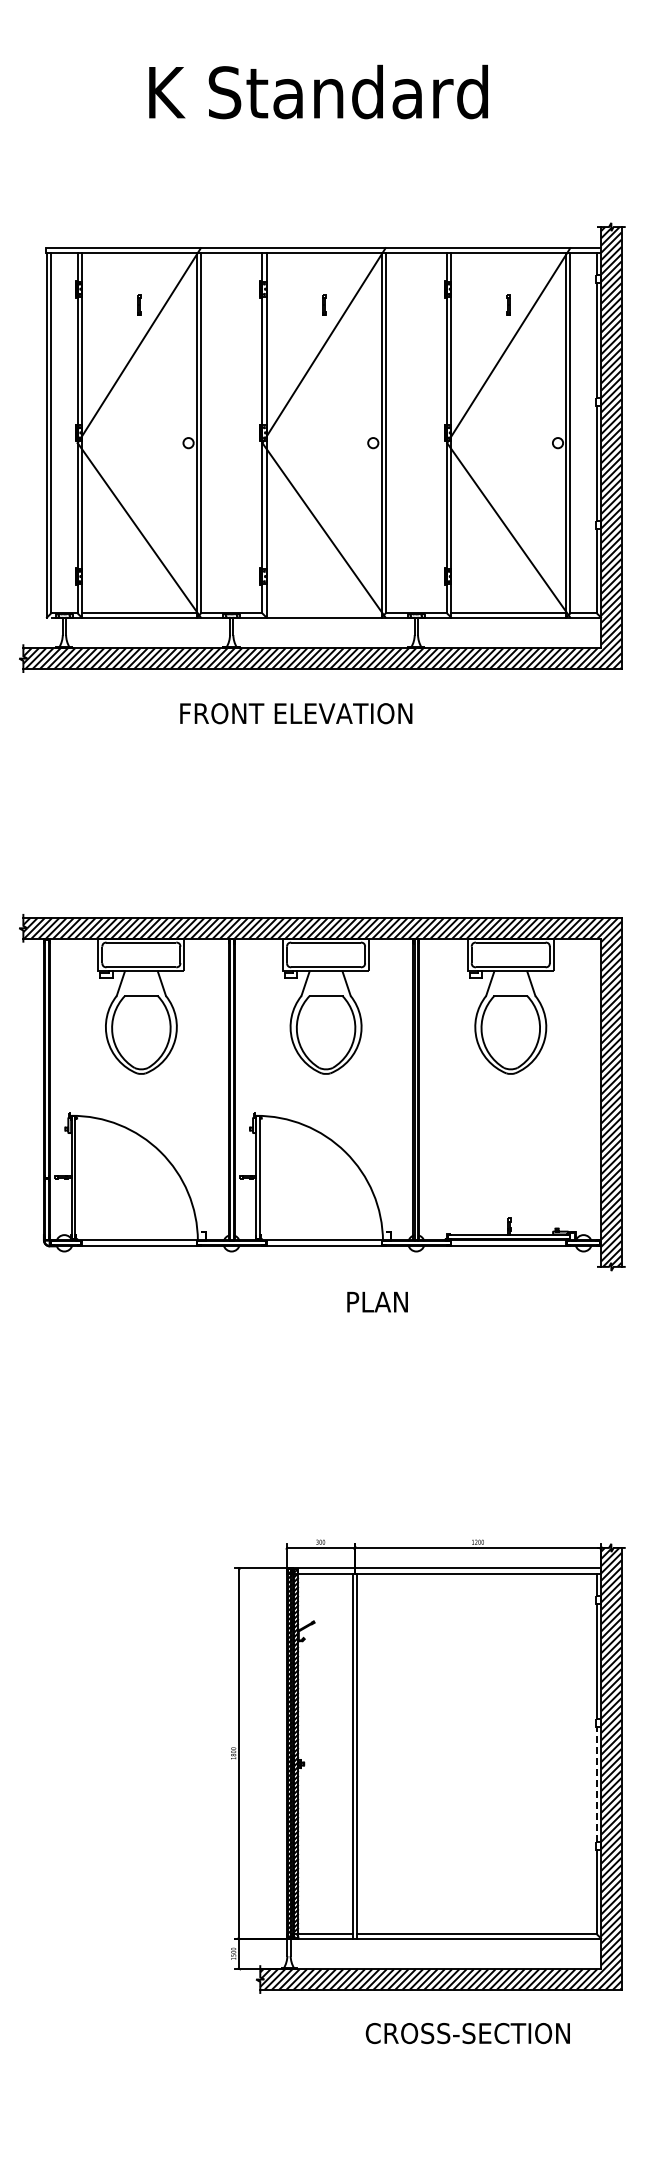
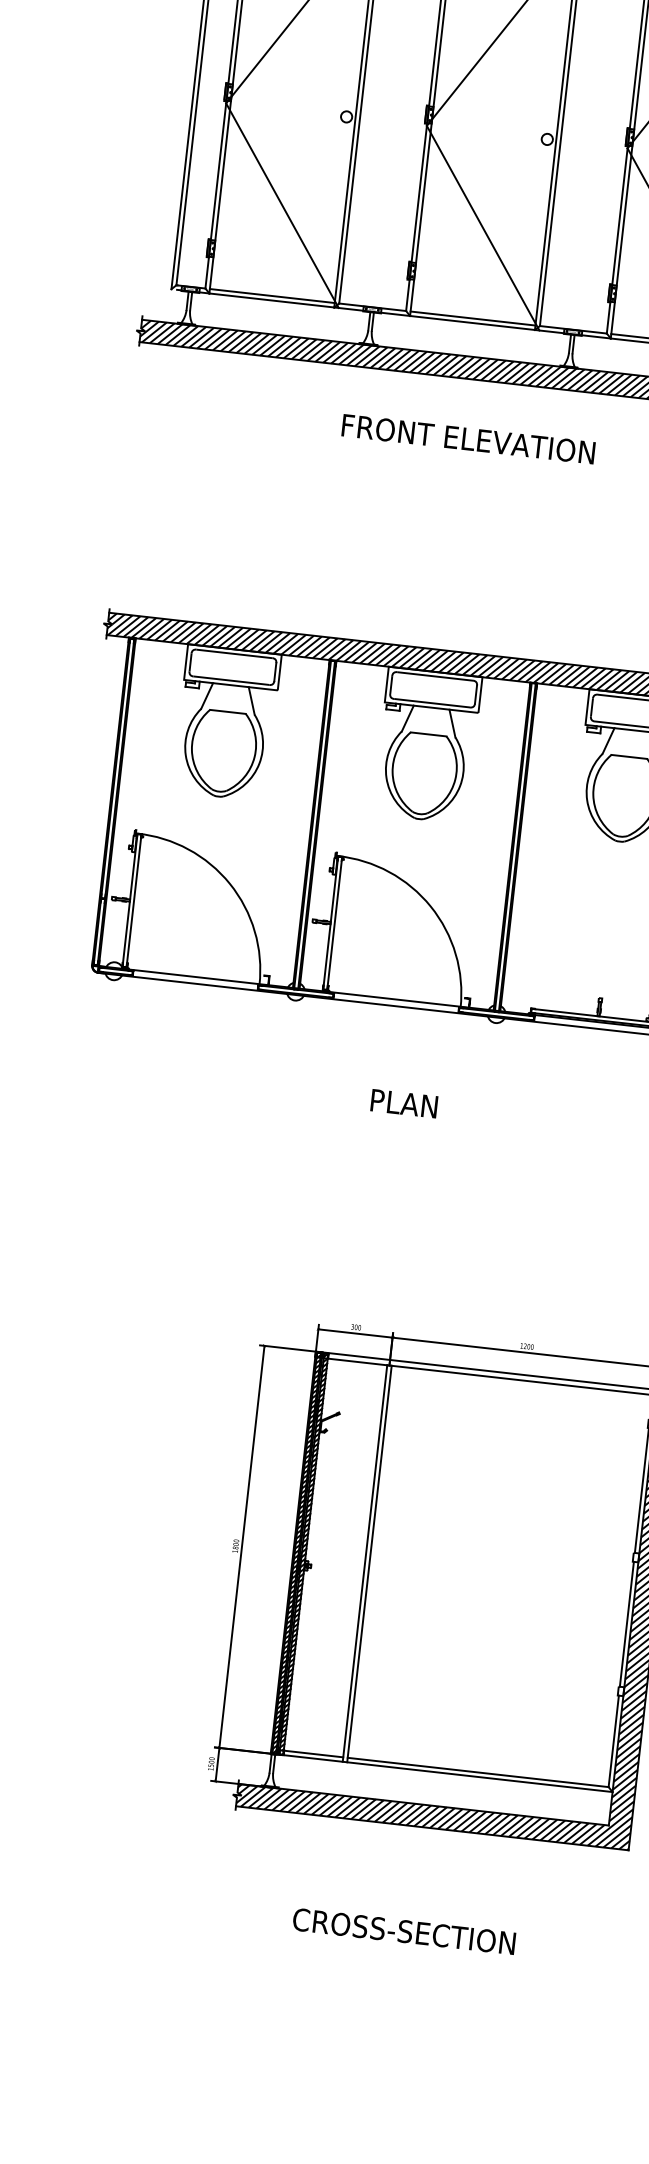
line: (323, 613) -> (472, 318), added
text: (296, 713) -> (468, 439), moved
text: (377, 1302) -> (404, 1104), moved
line: (596, 1784) -> (626, 1624), dashed -> solid
text: (467, 2033) -> (403, 1931), moved

